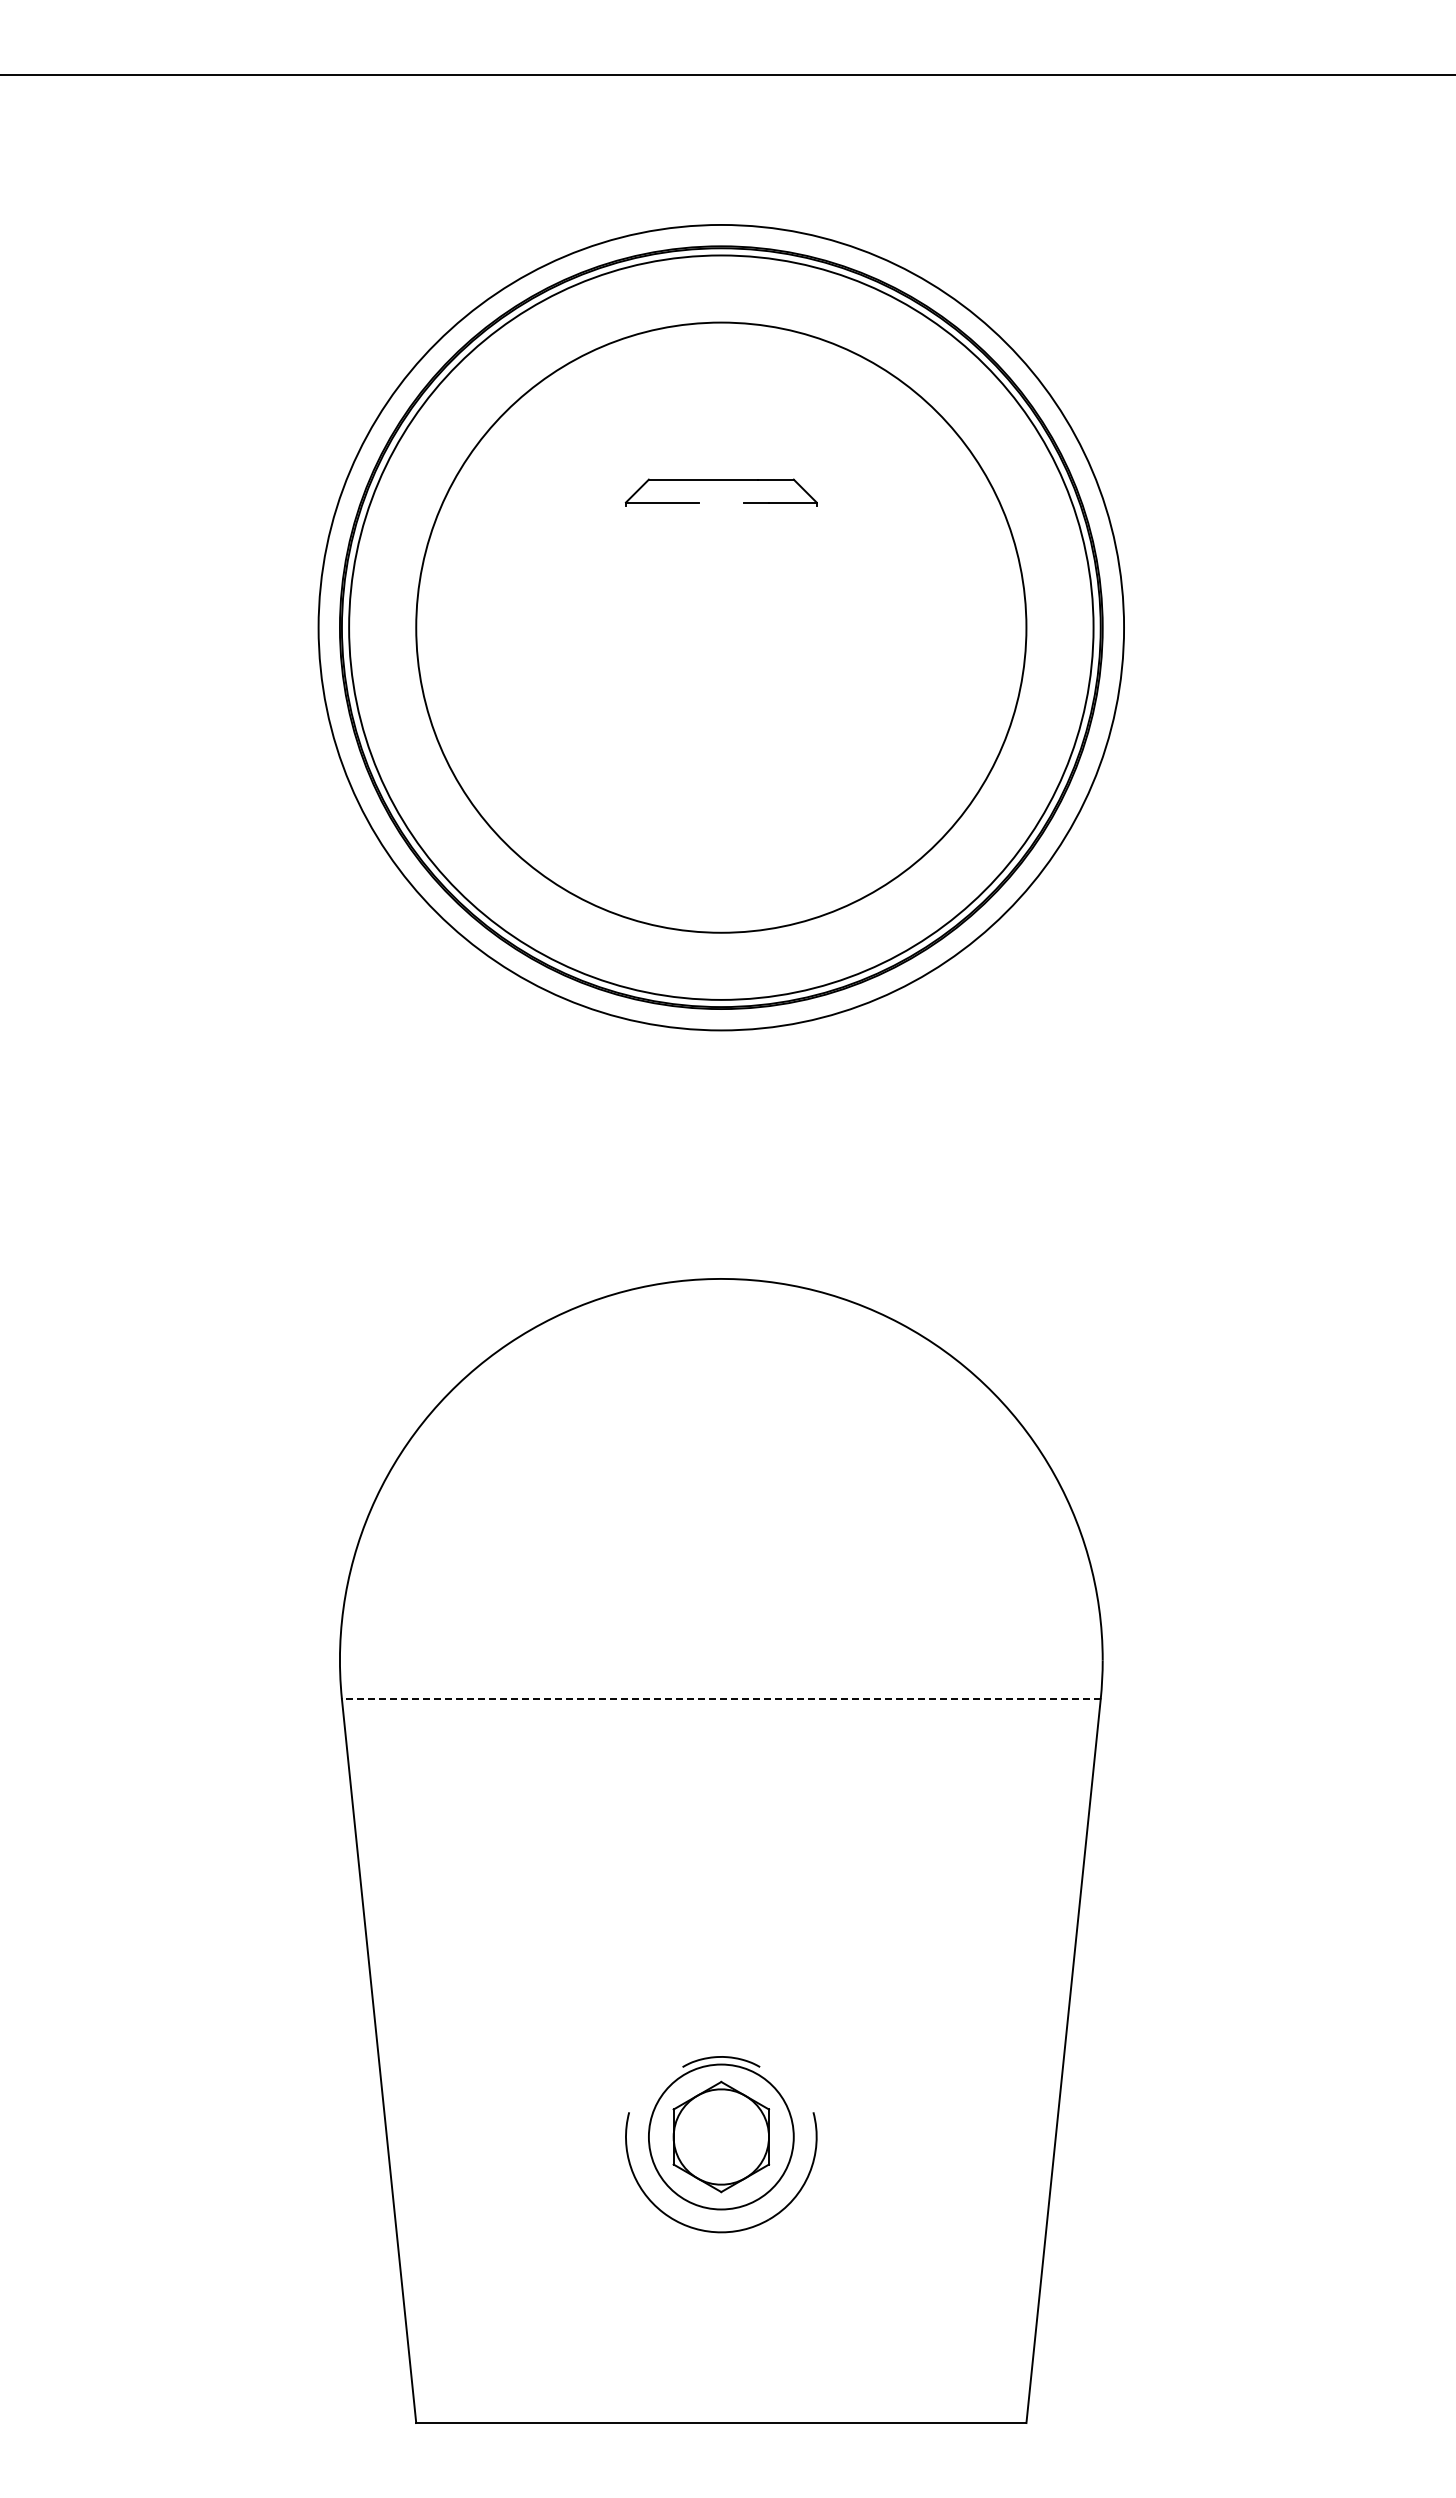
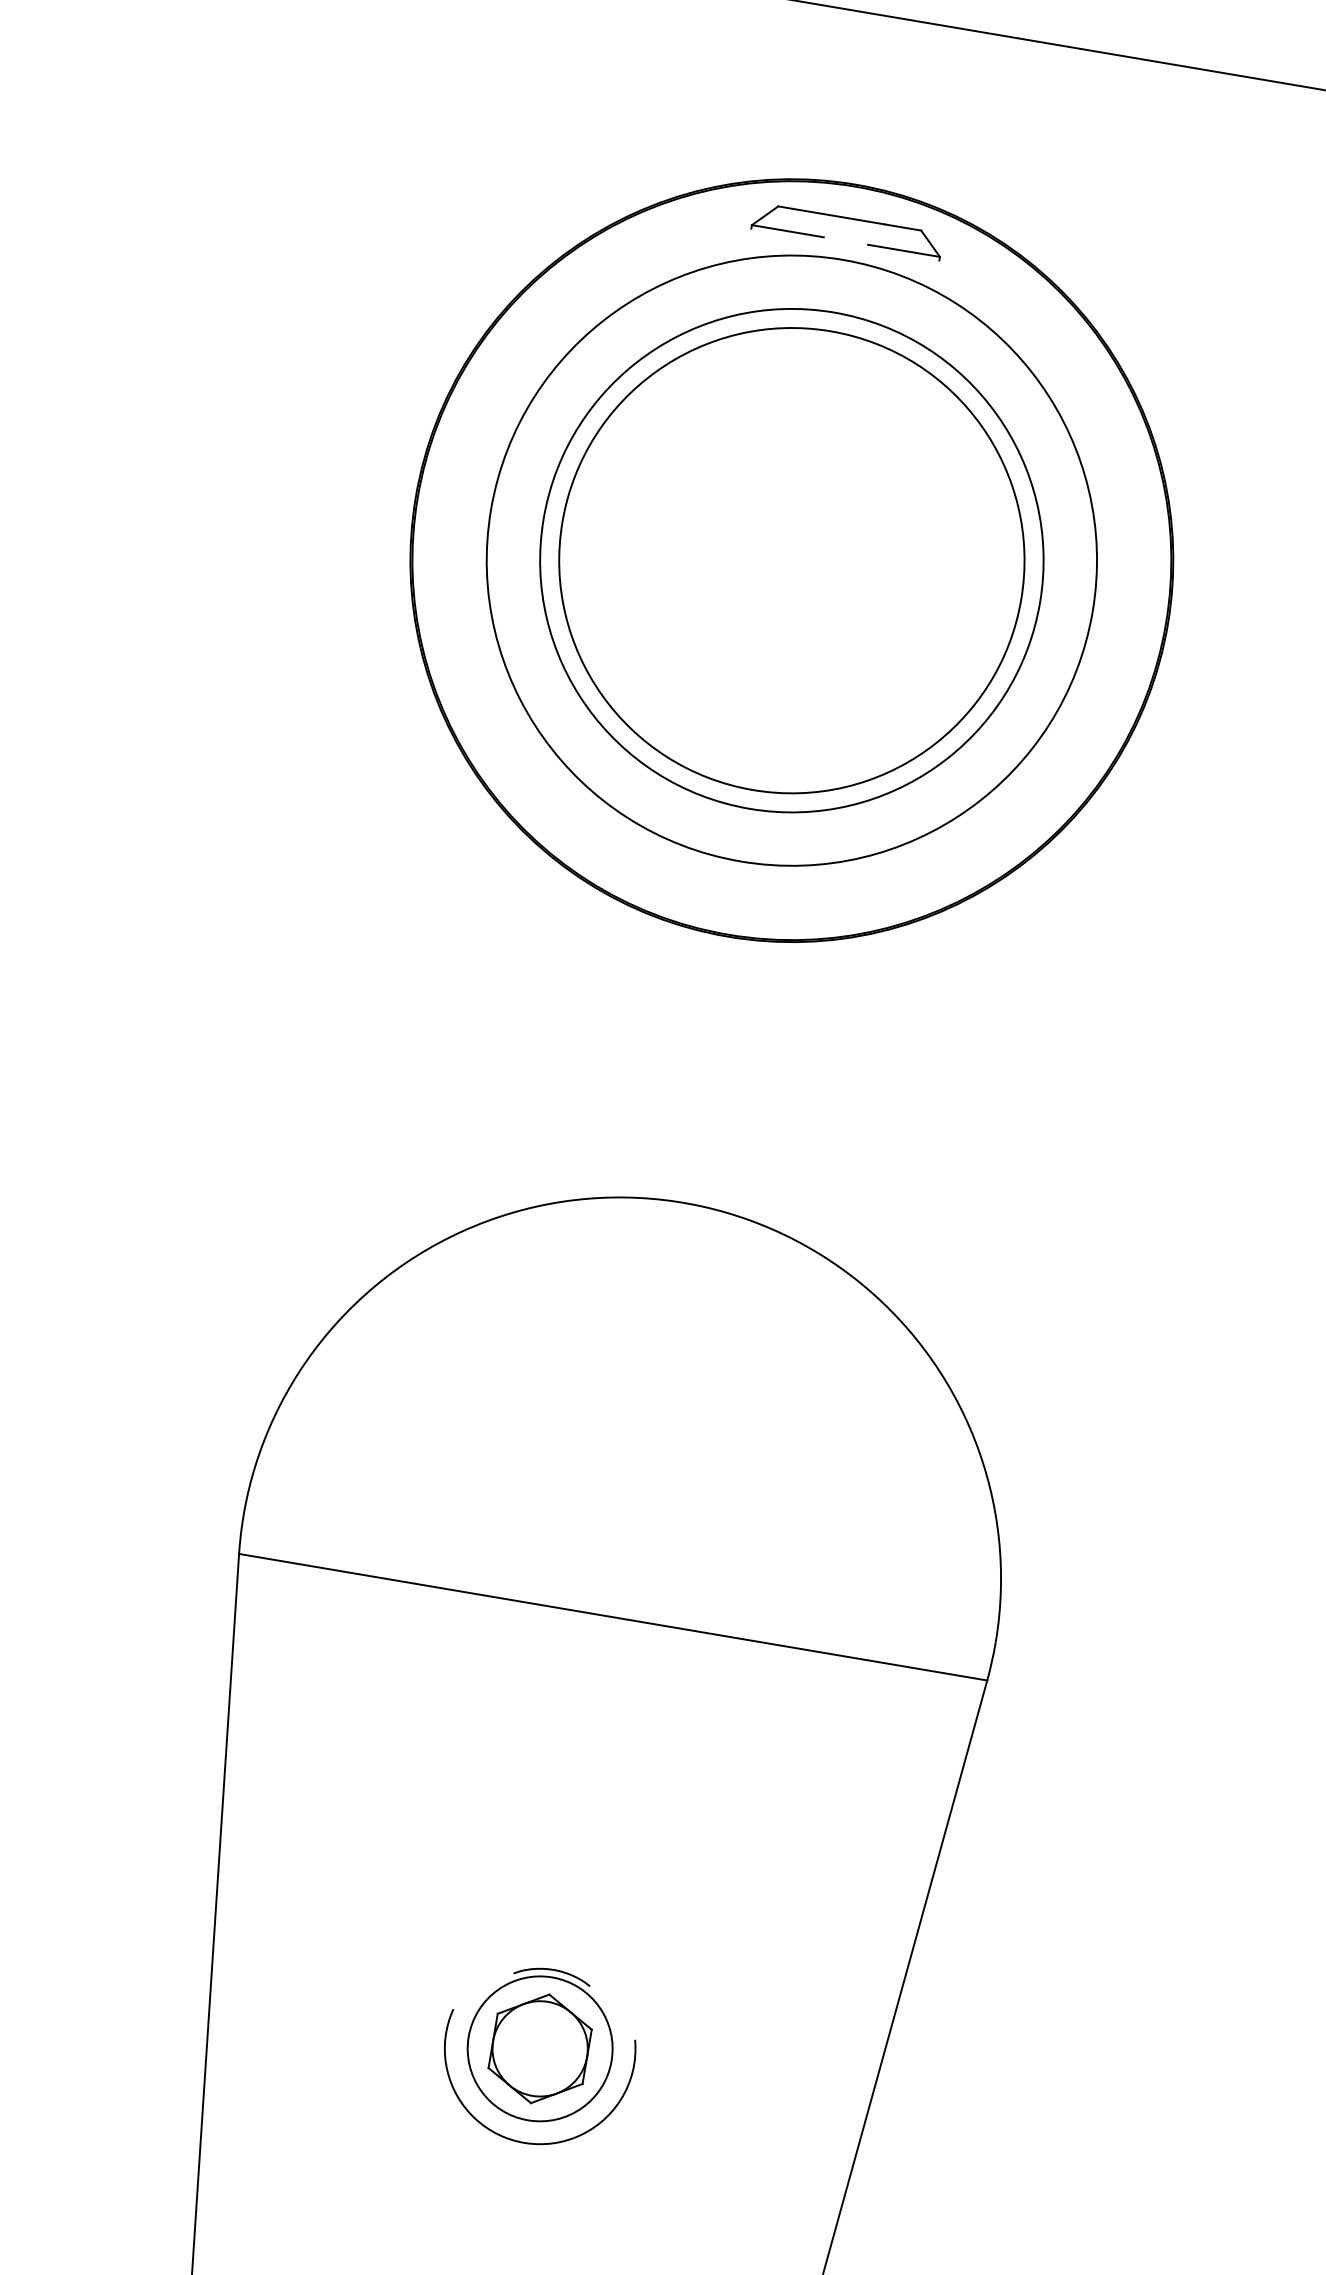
part: (720, 480) -> (848, 219), moved
circle: (720, 627) -> (791, 560), size x0.62
circle: (721, 627) -> (792, 560), size x0.62
line: (720, 1699) -> (612, 1617), dashed -> solid

